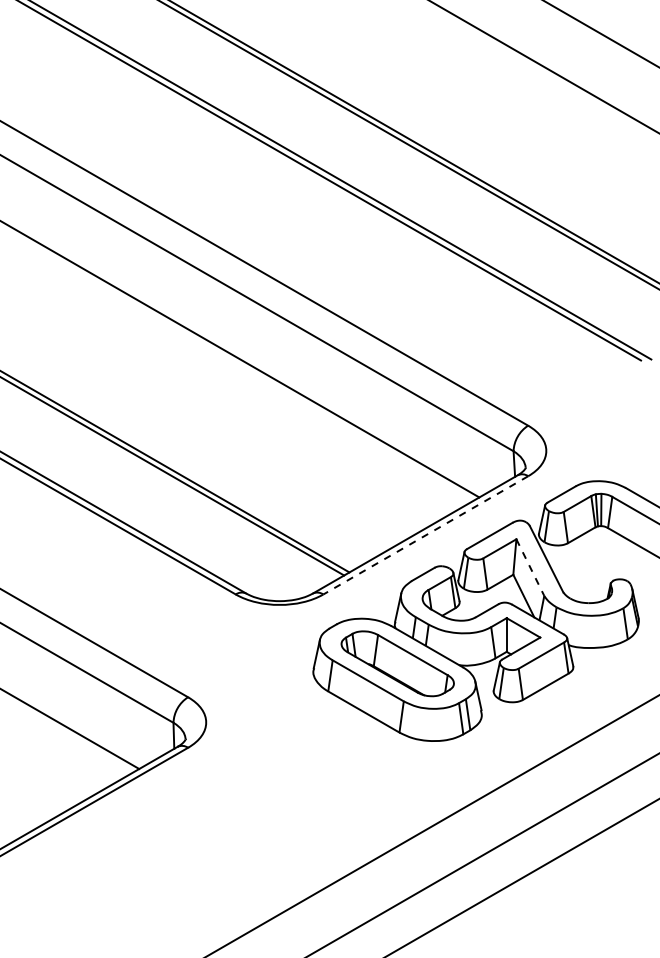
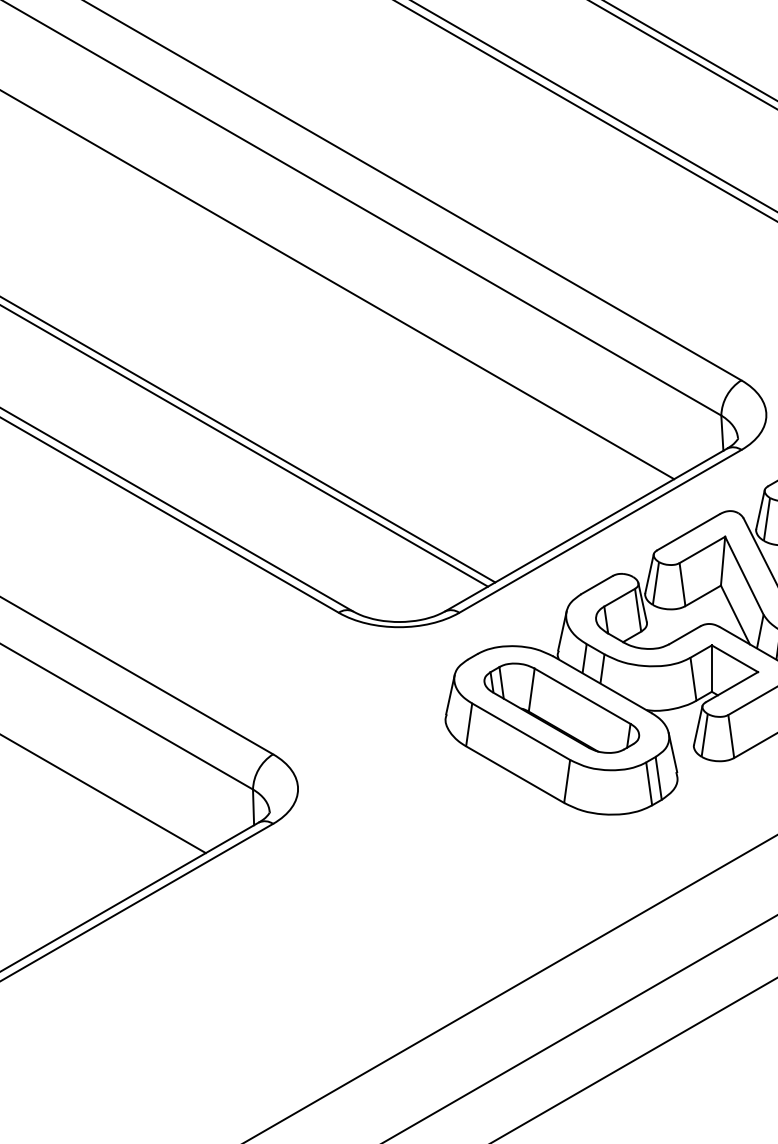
line: (425, 535) -> (600, 531), dashed -> solid
line: (530, 567) -> (744, 575), dashed -> solid

